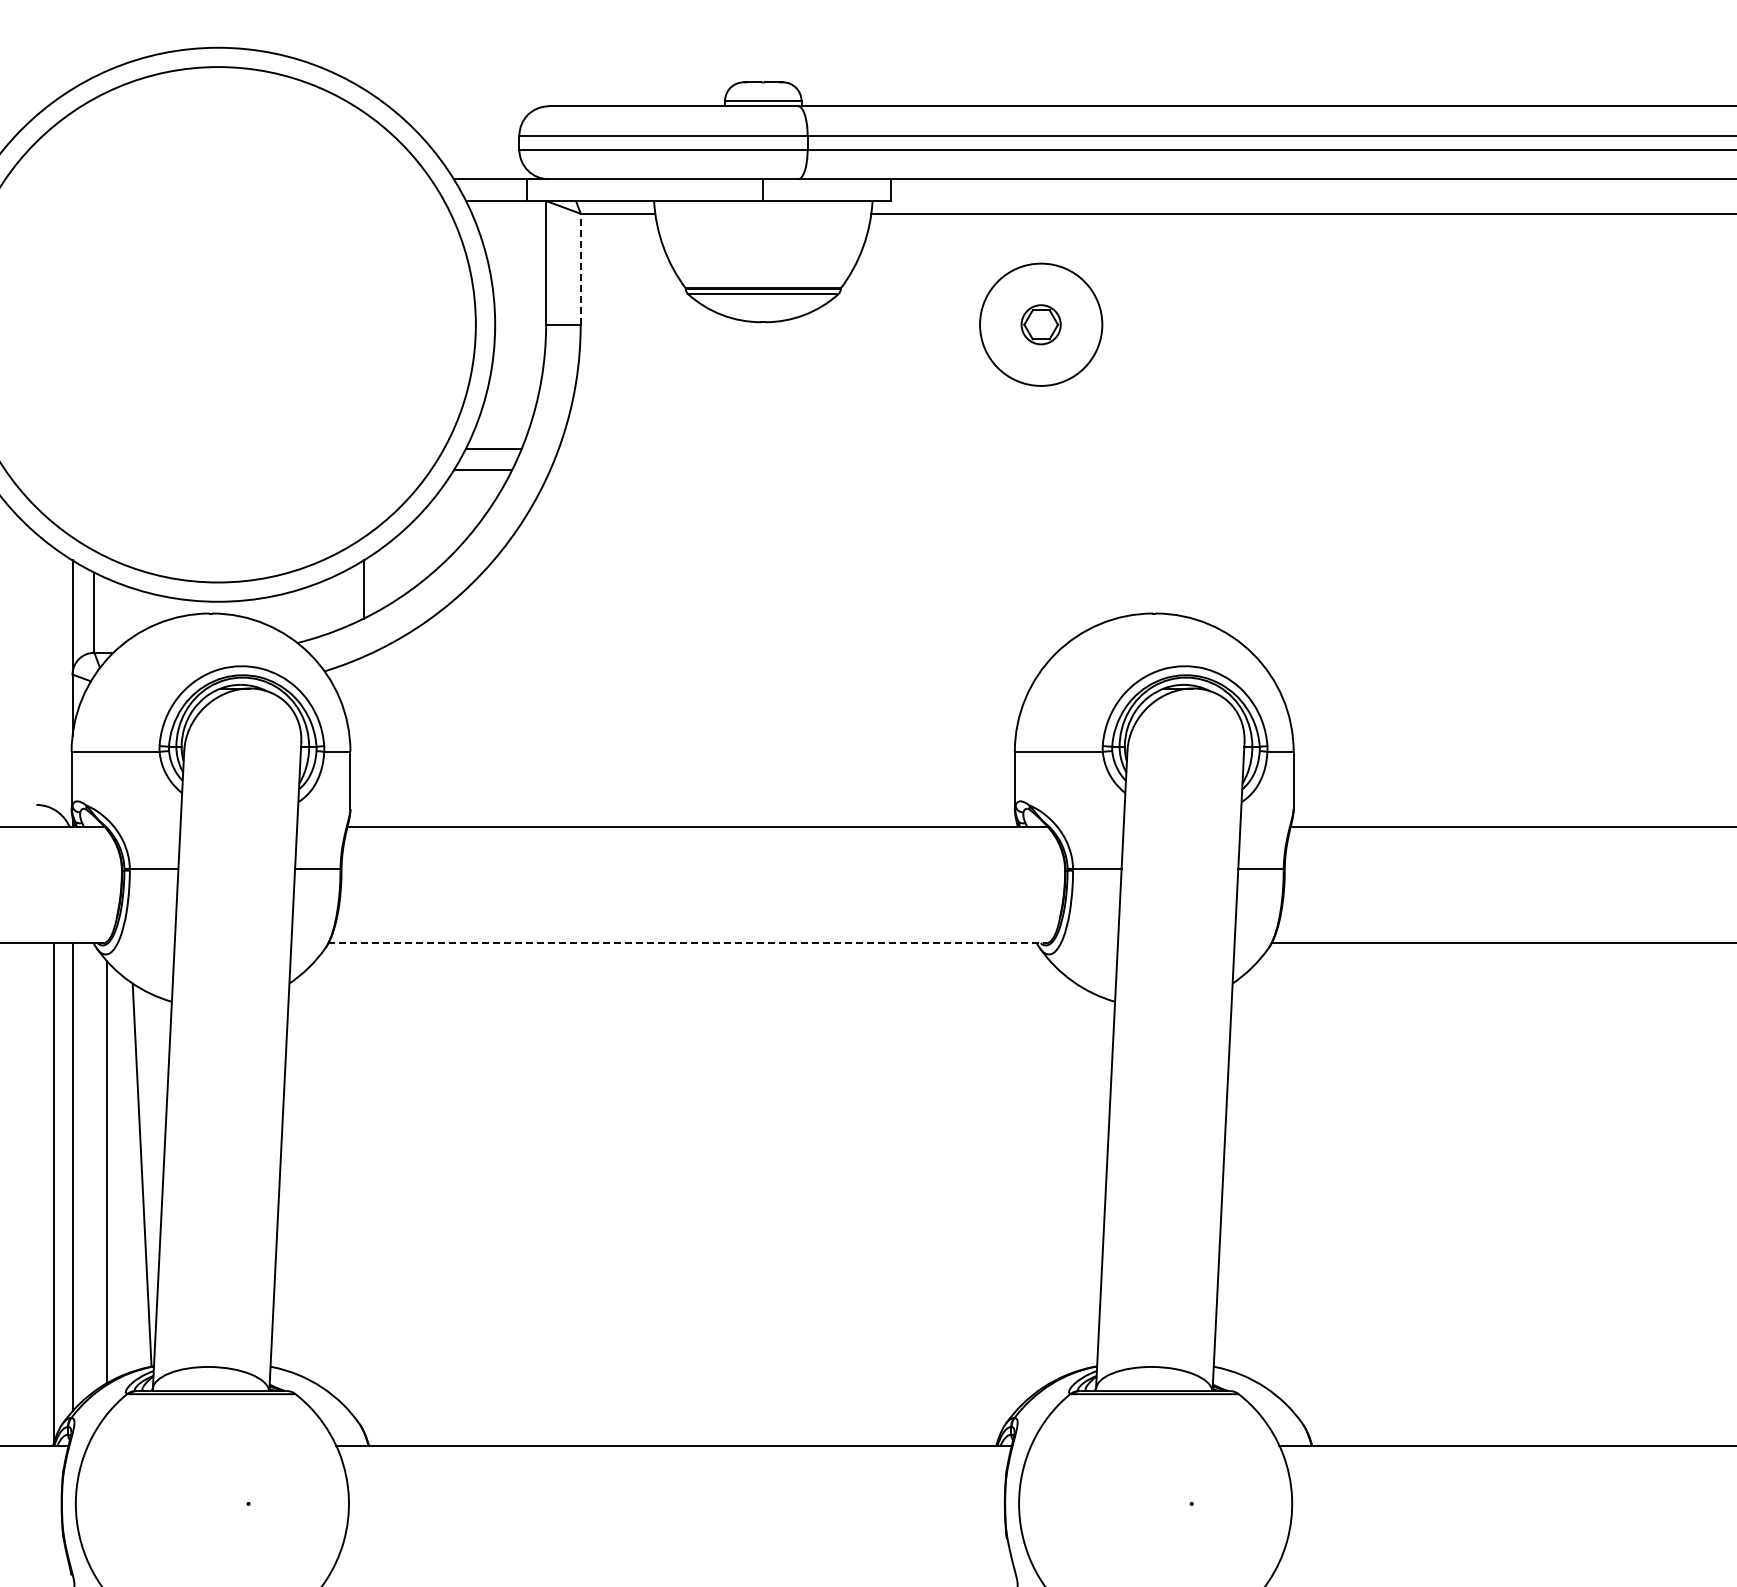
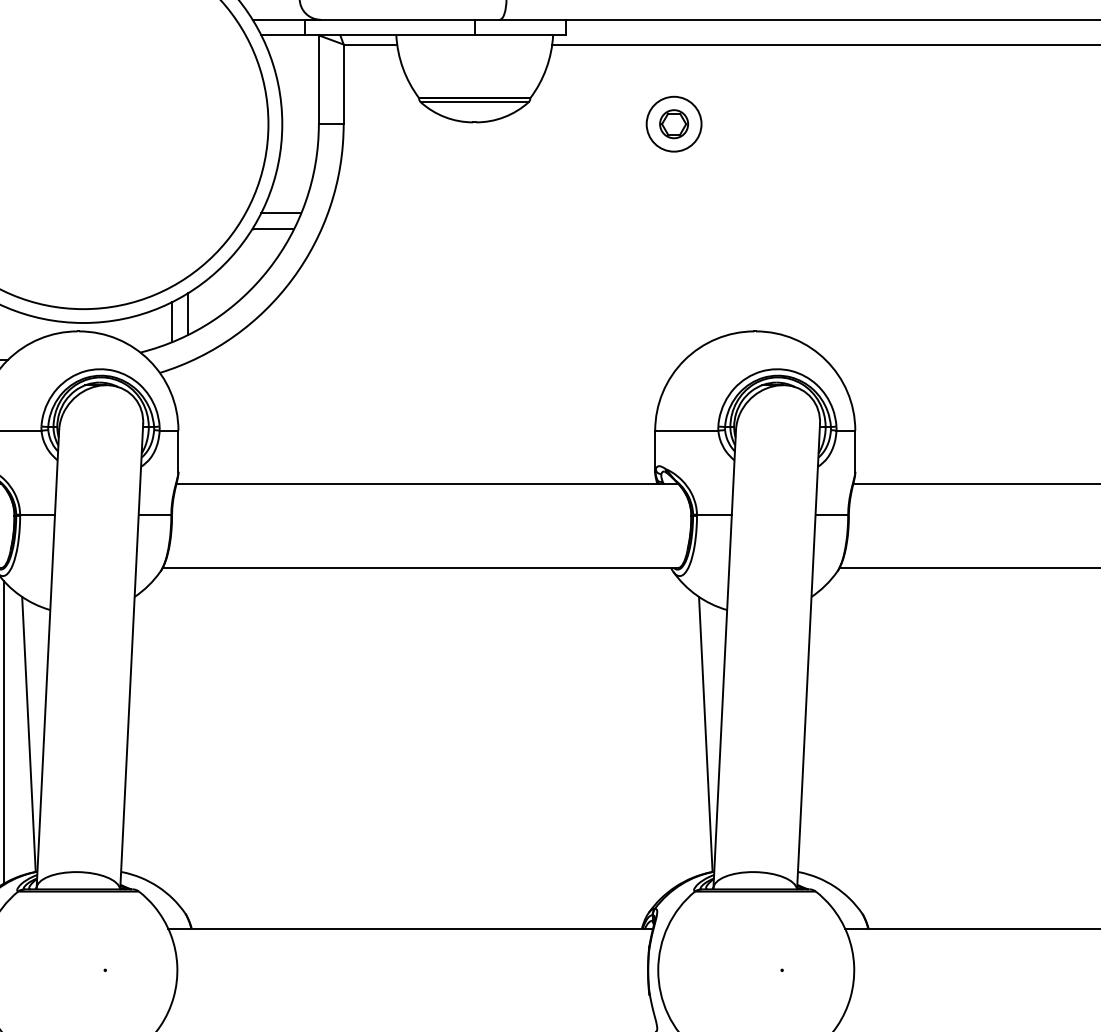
line: (580, 269) -> (343, 84), dashed -> solid
circle: (1040, 324) -> (673, 124), size x0.62
line: (341, 600) -> (172, 322), added
line: (688, 943) -> (421, 568), dashed -> solid
line: (1084, 1174) -> (705, 733), added

